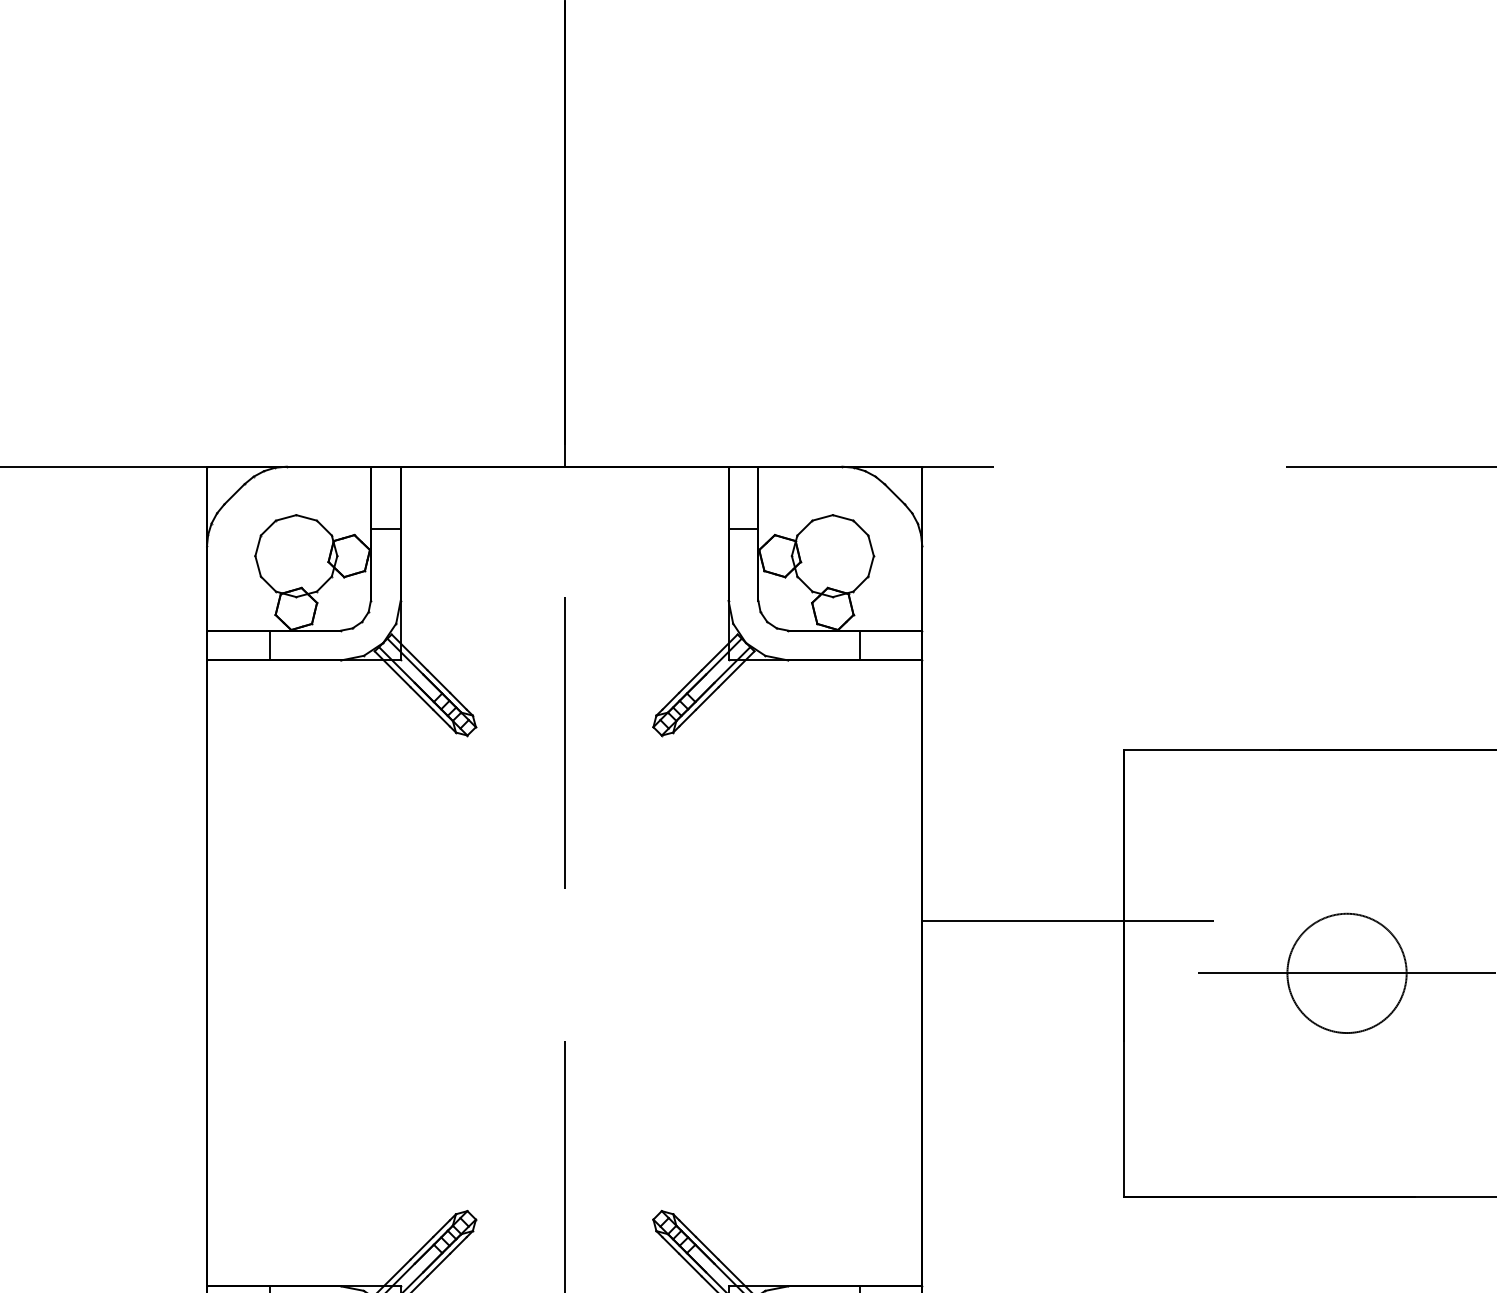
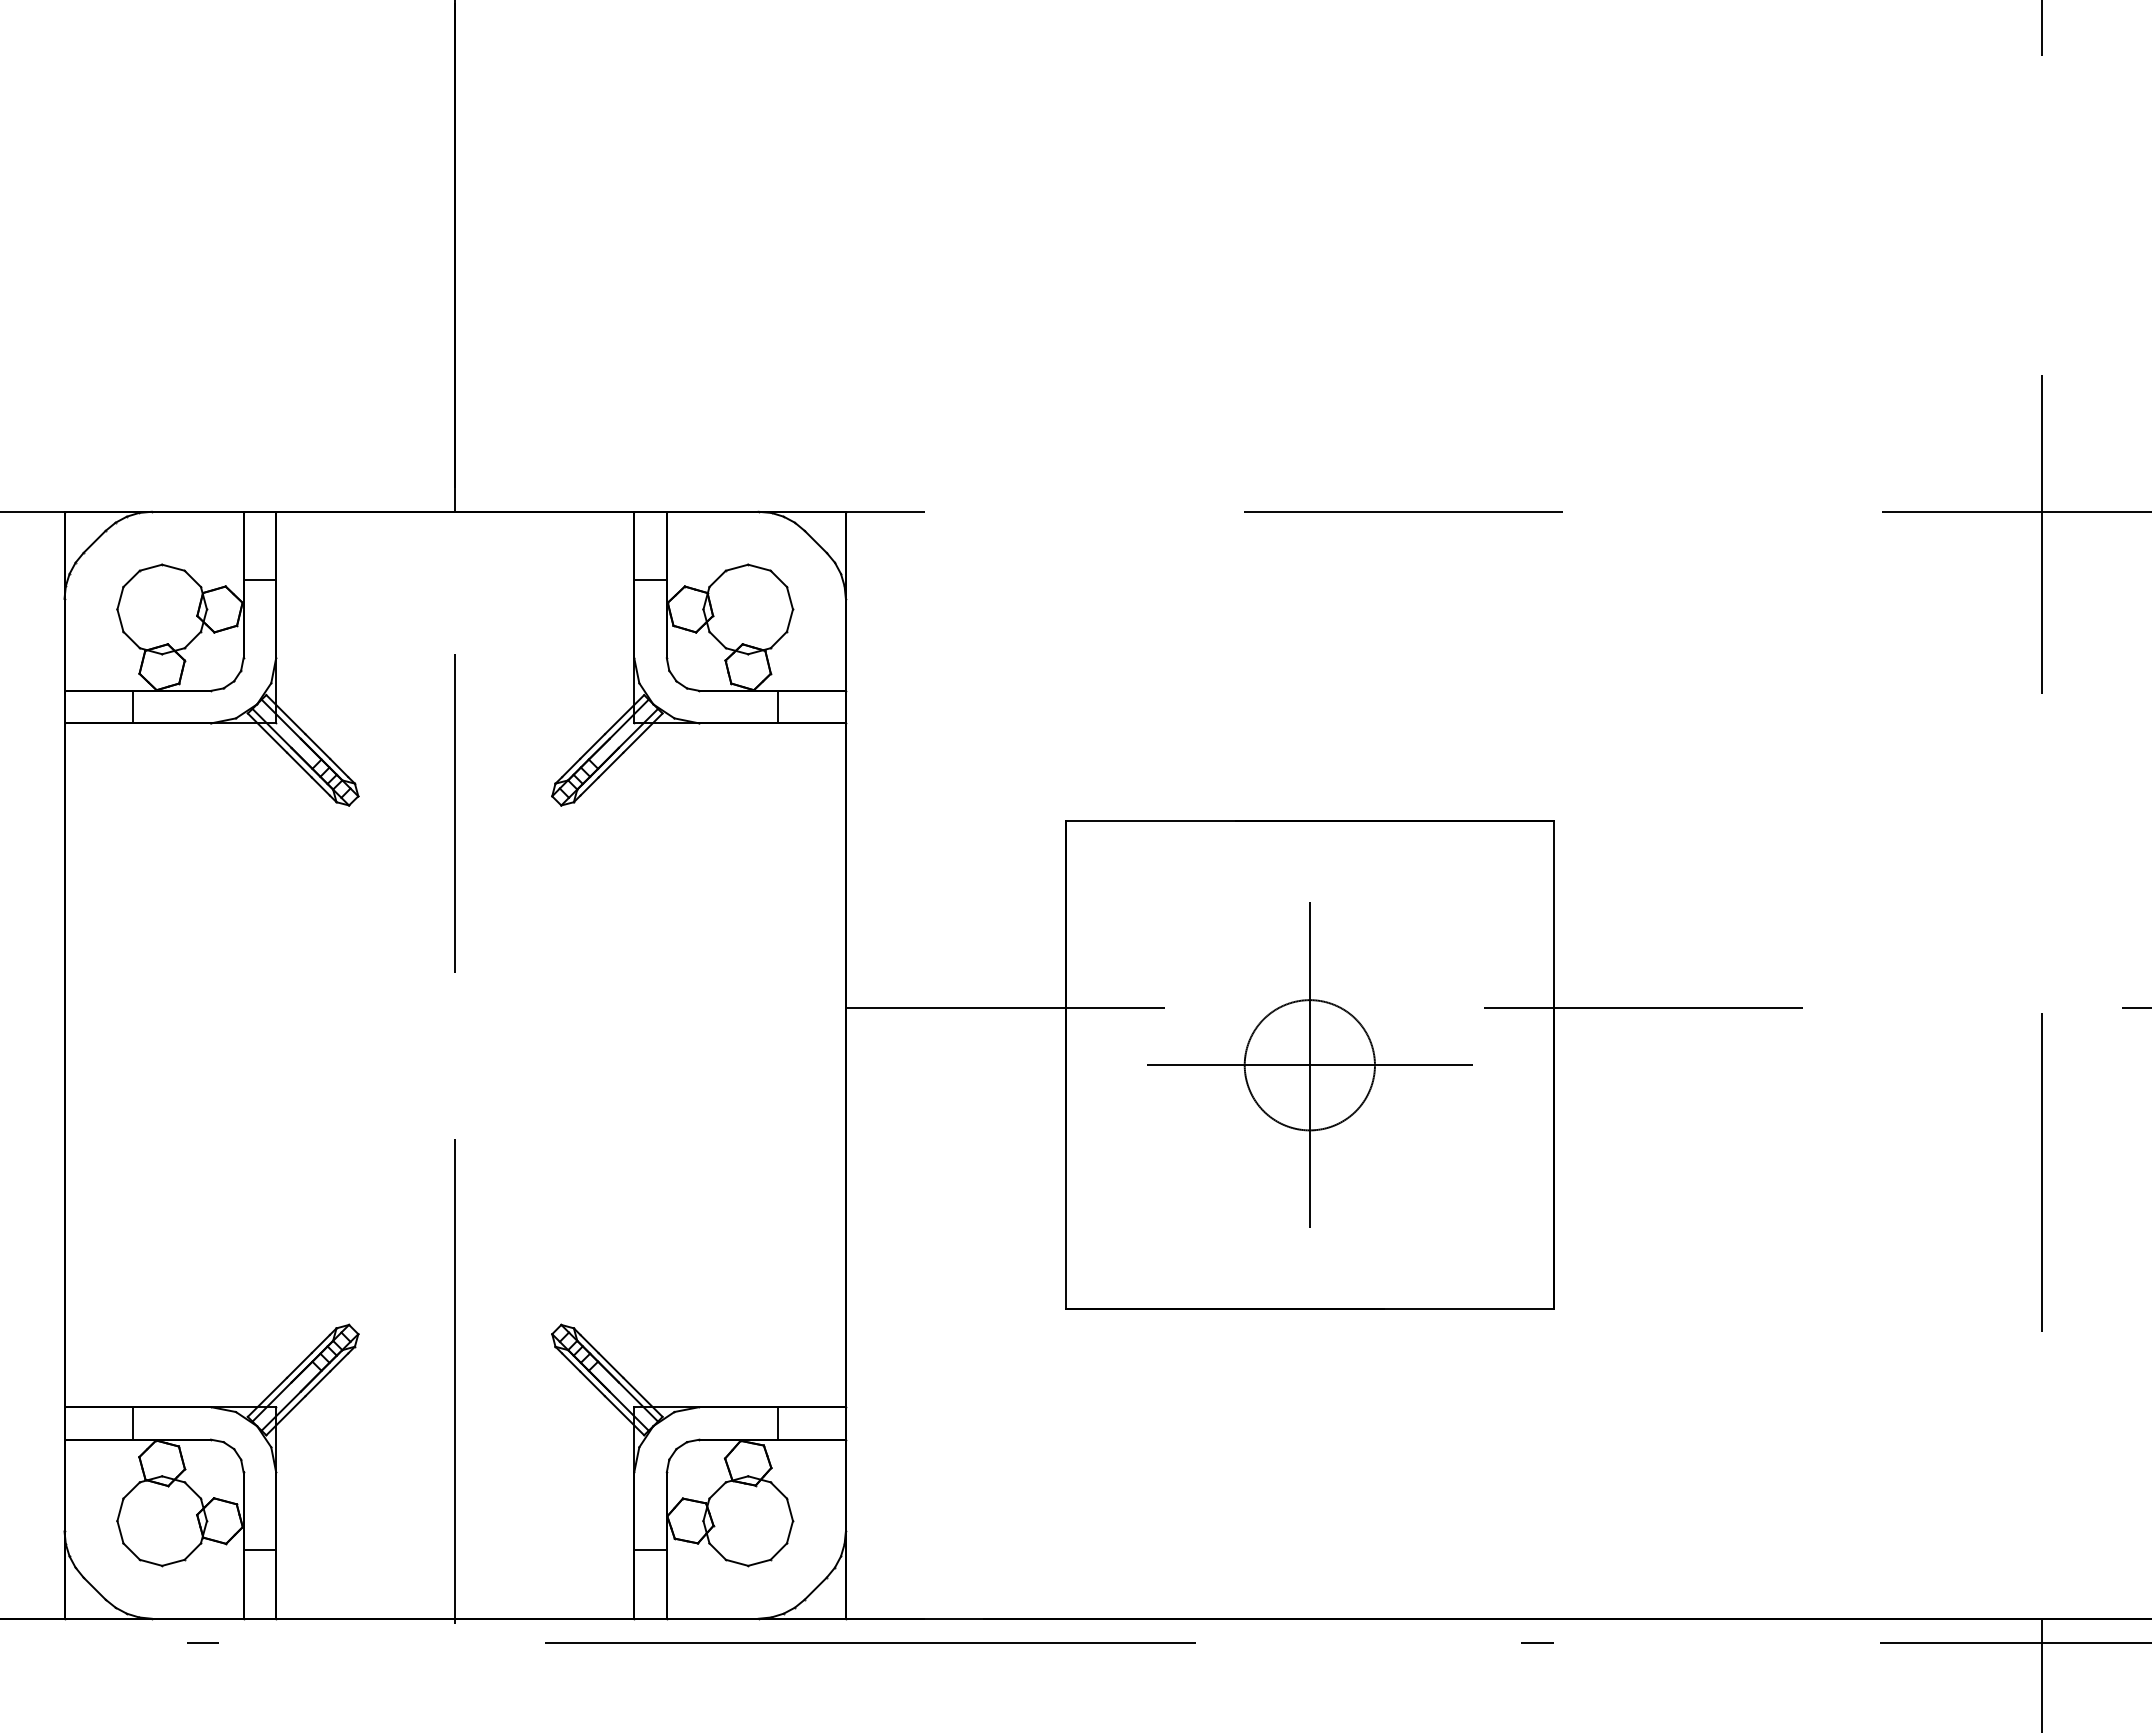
line: (1346, 973) -> (1309, 1065), added

